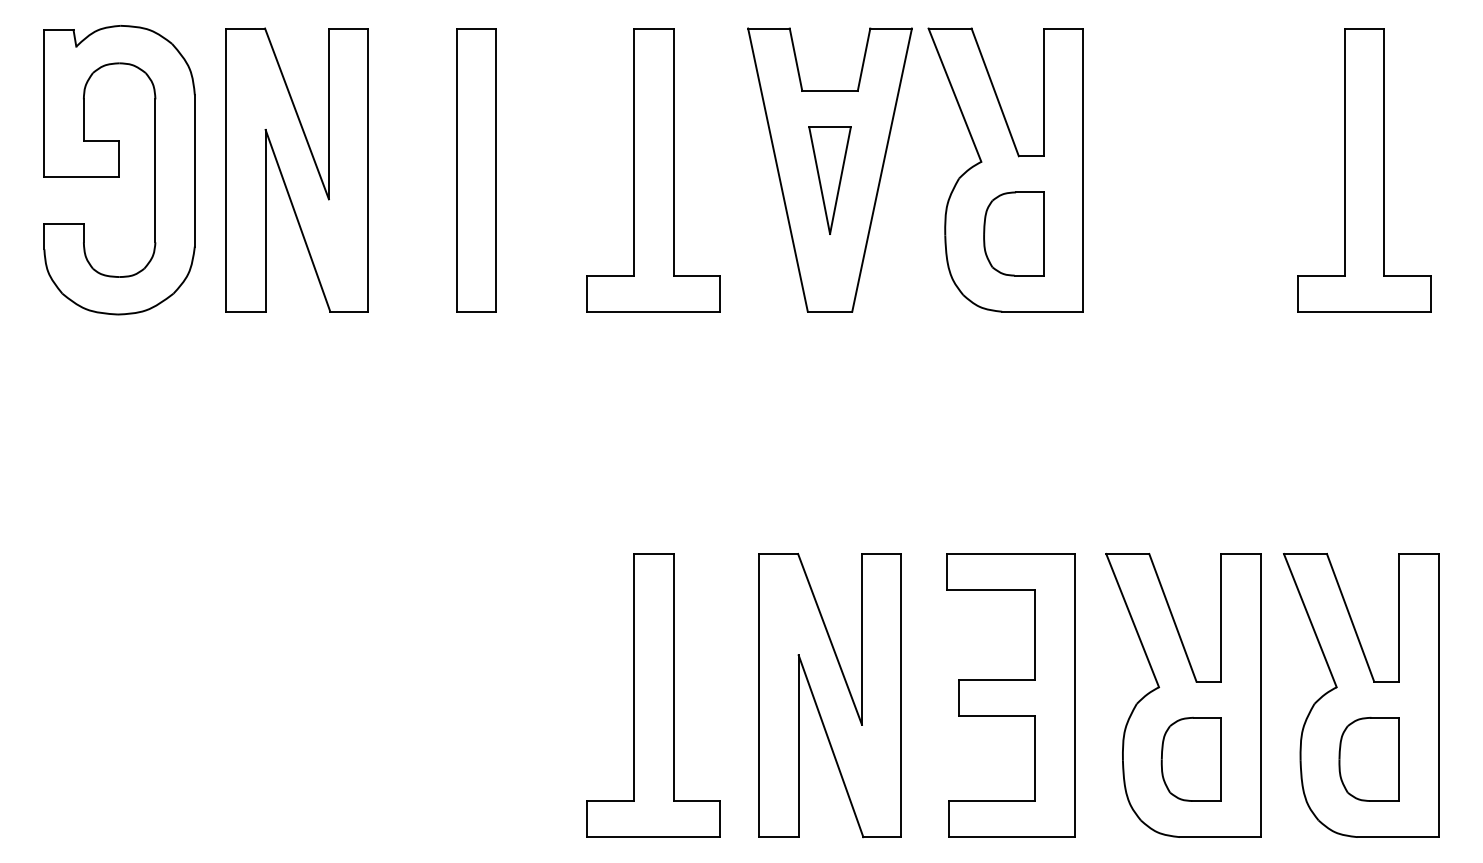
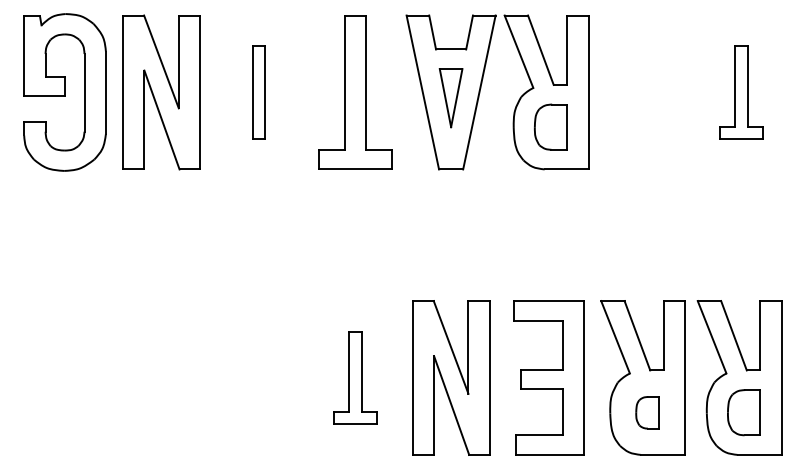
part: (475, 170) -> (258, 92), size x0.6
part: (1364, 170) -> (741, 92), size x0.6
part: (654, 694) -> (355, 377), size x0.6
part: (1191, 759) -> (647, 412), size x0.7

